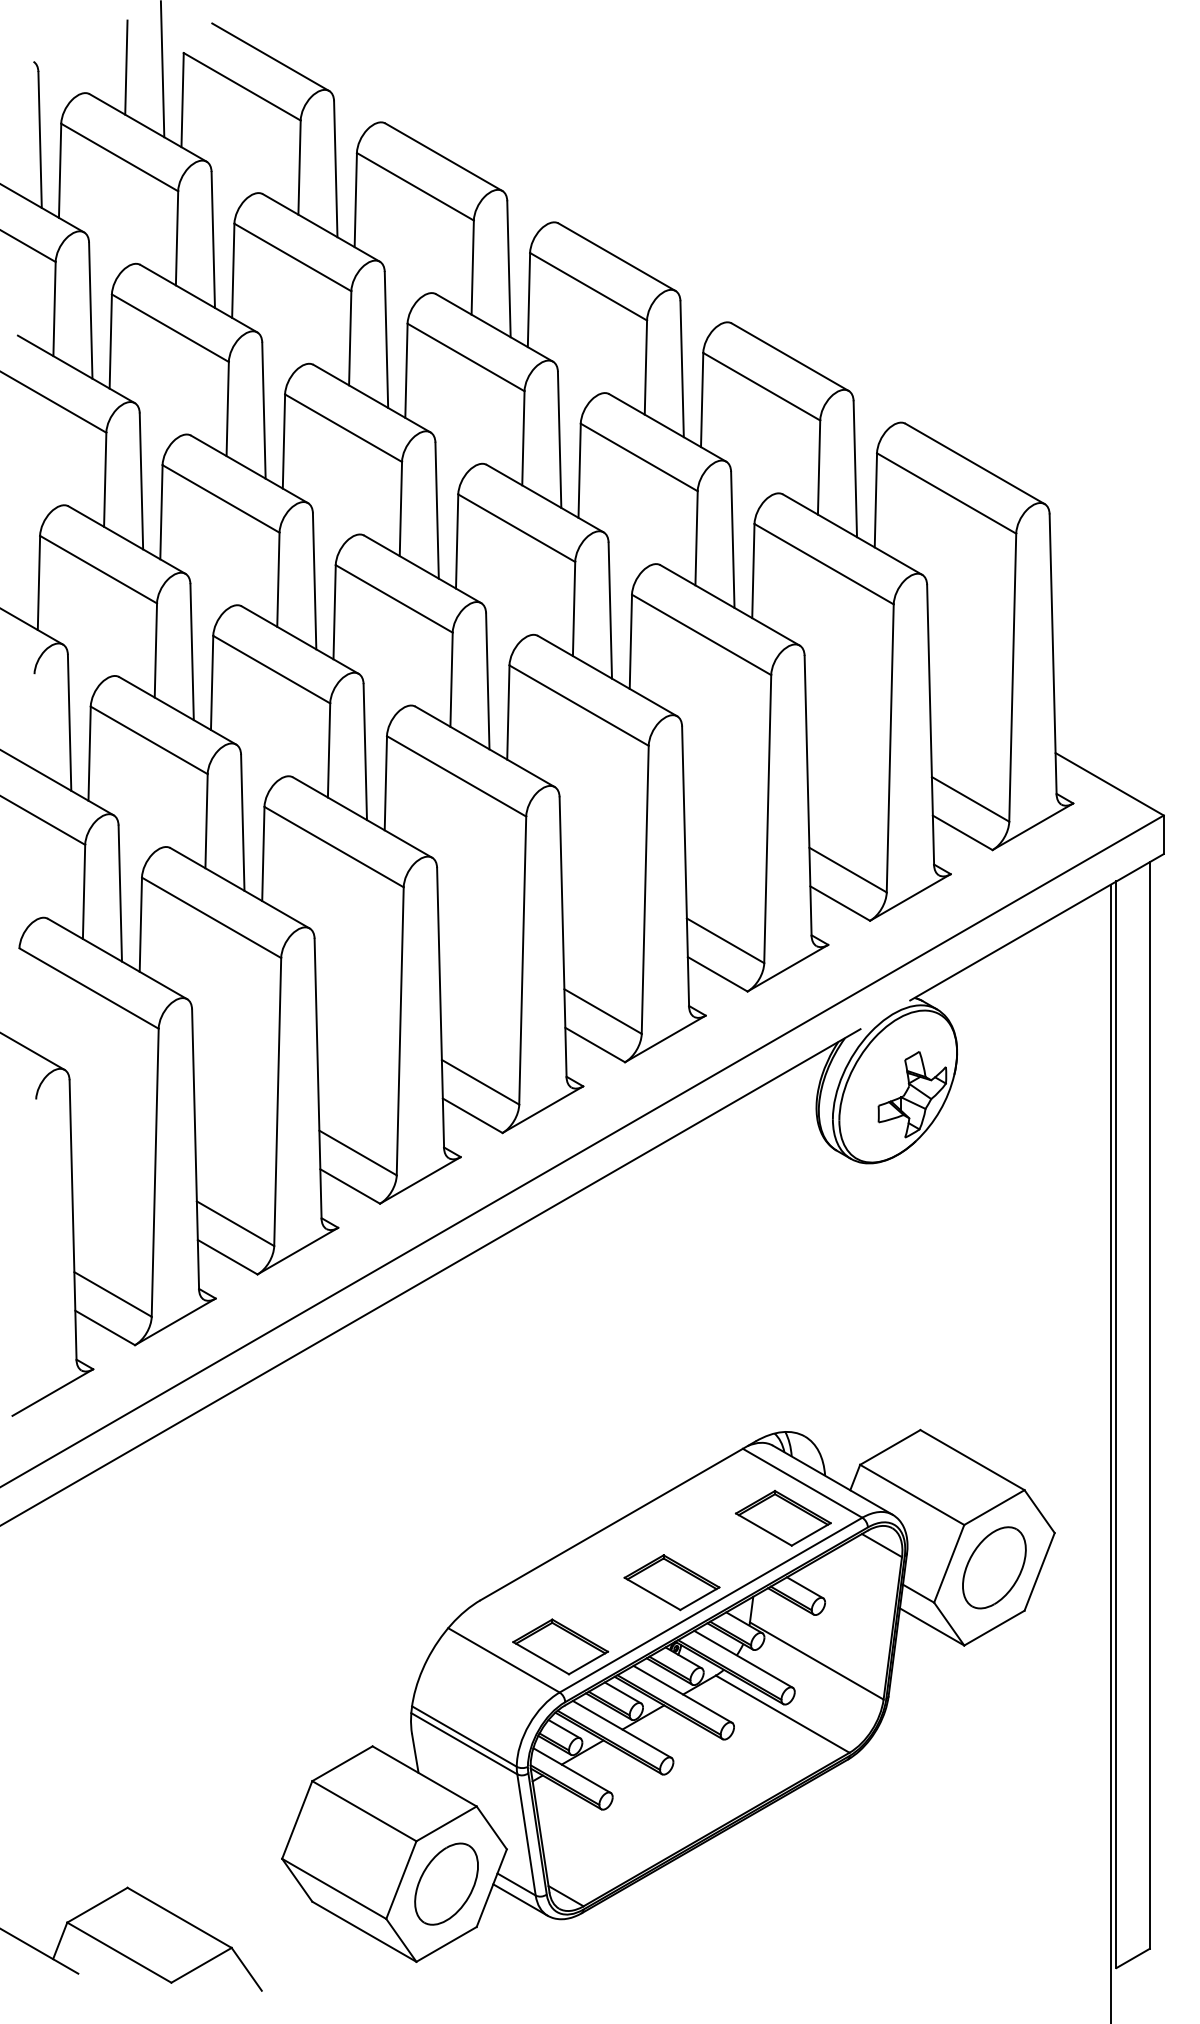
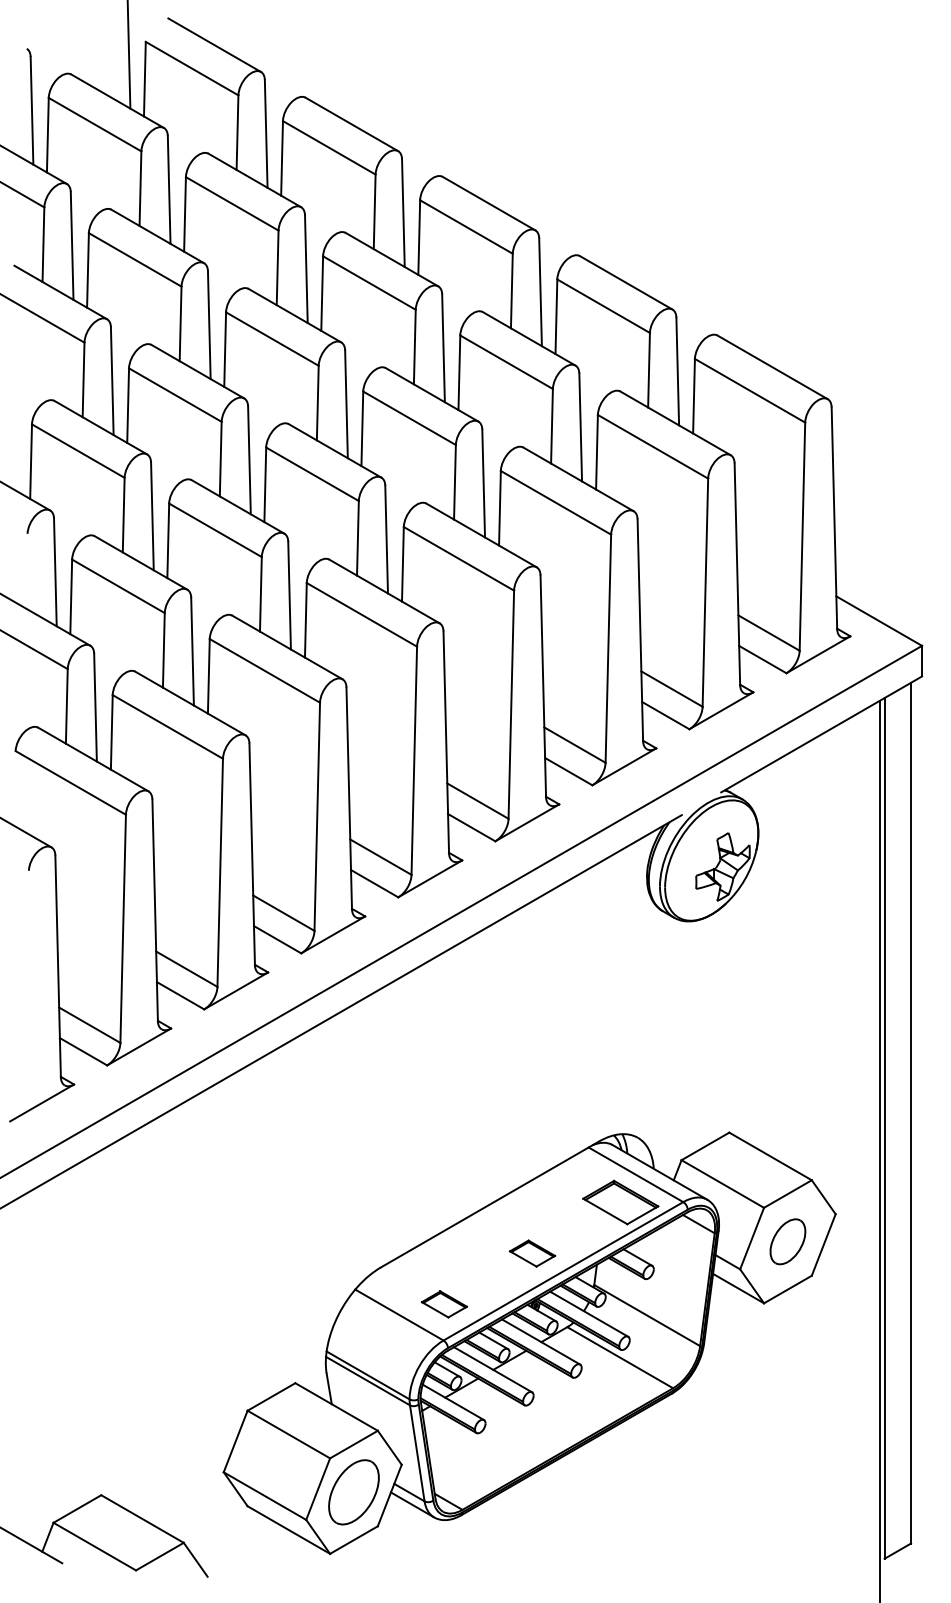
line: (126, 67) -> (100, 53), removed
part: (994, 1567) -> (787, 1241), size x0.7
part: (671, 1582) -> (532, 1253), size x0.6
part: (560, 1646) -> (444, 1304), size x0.6

